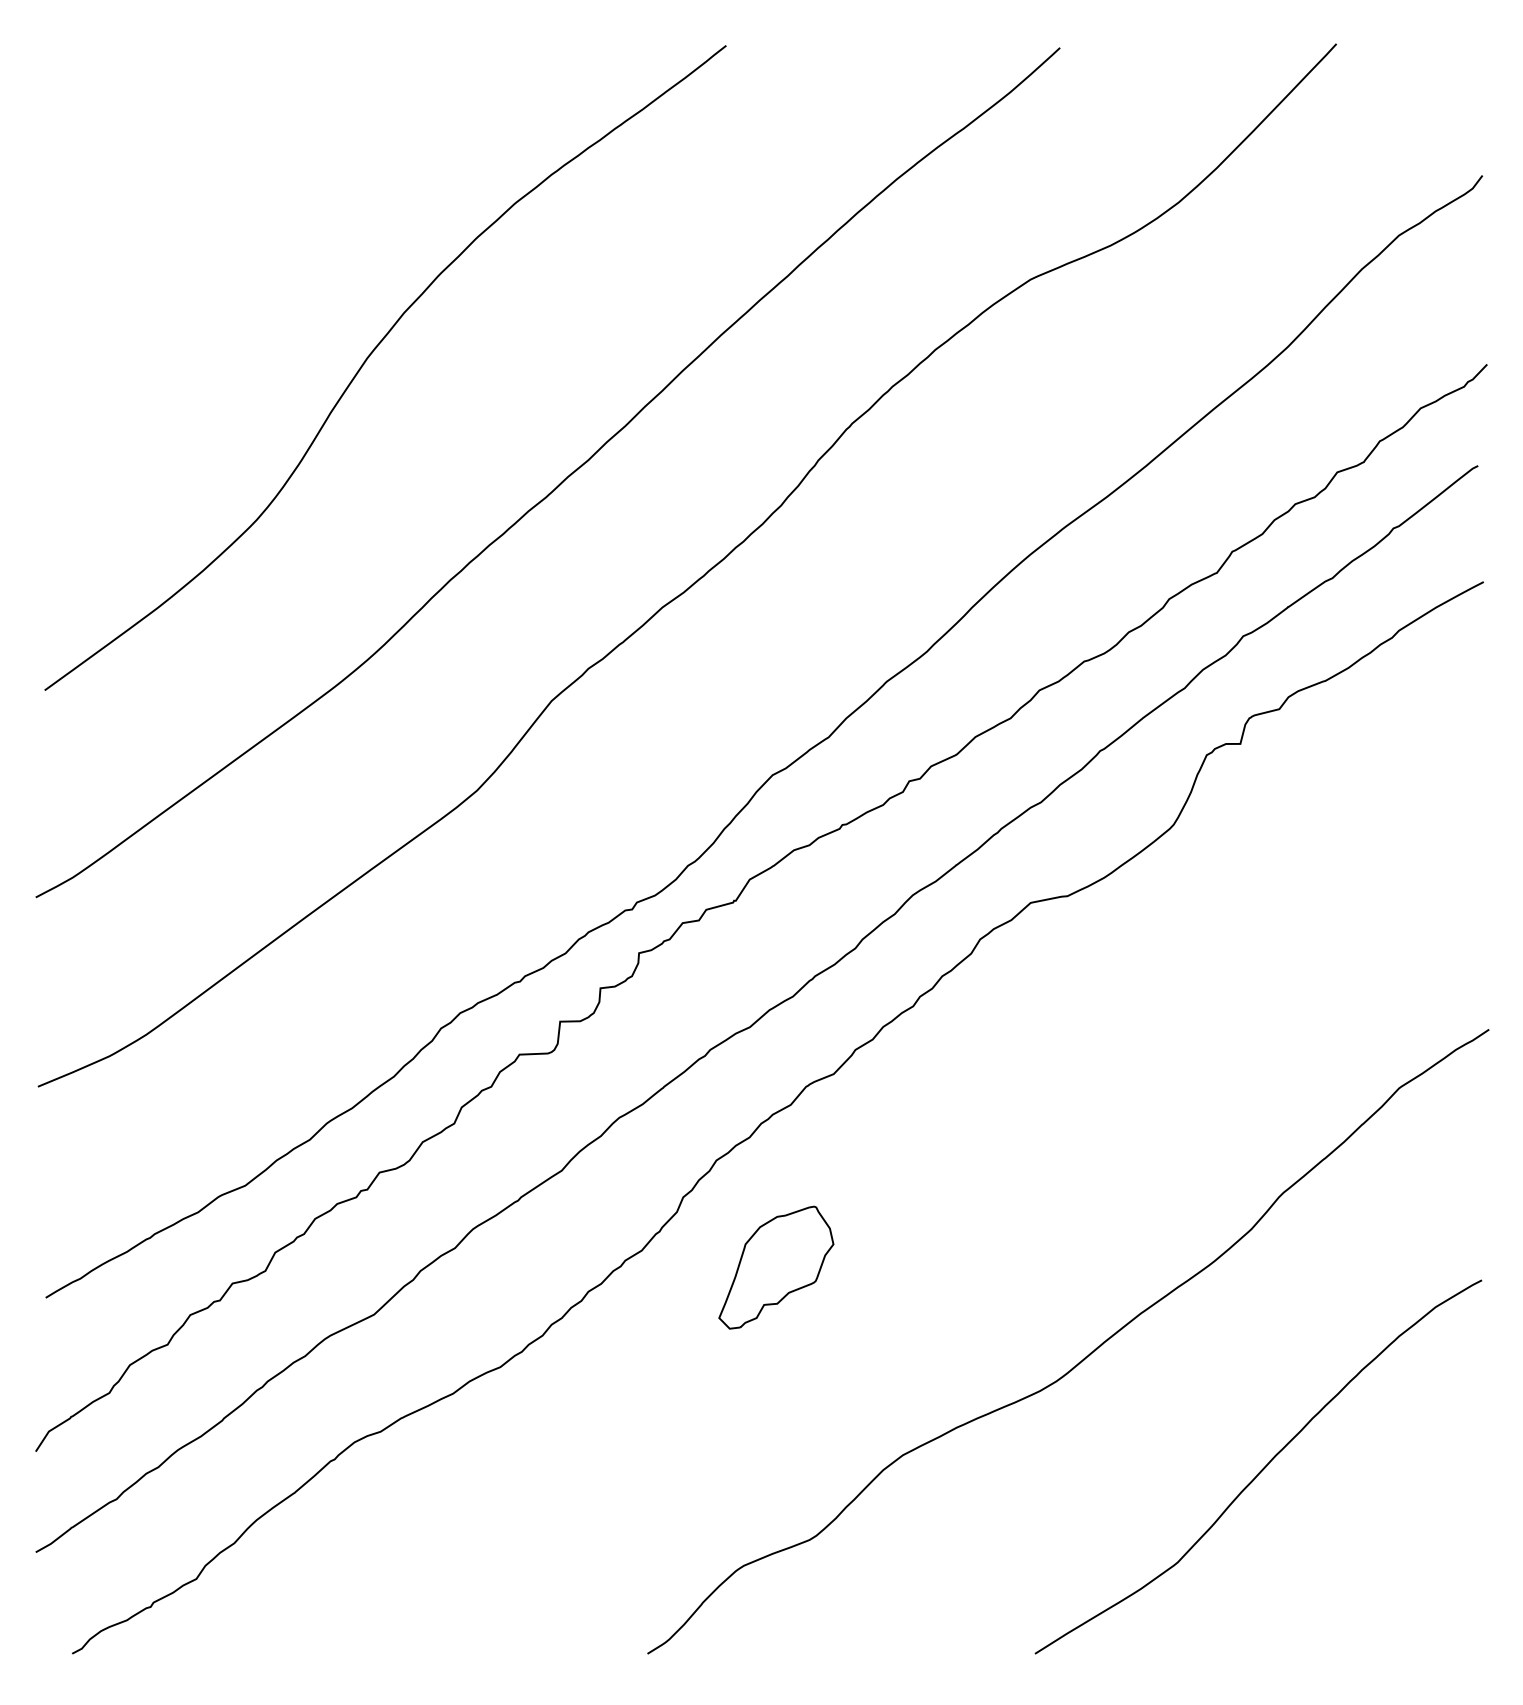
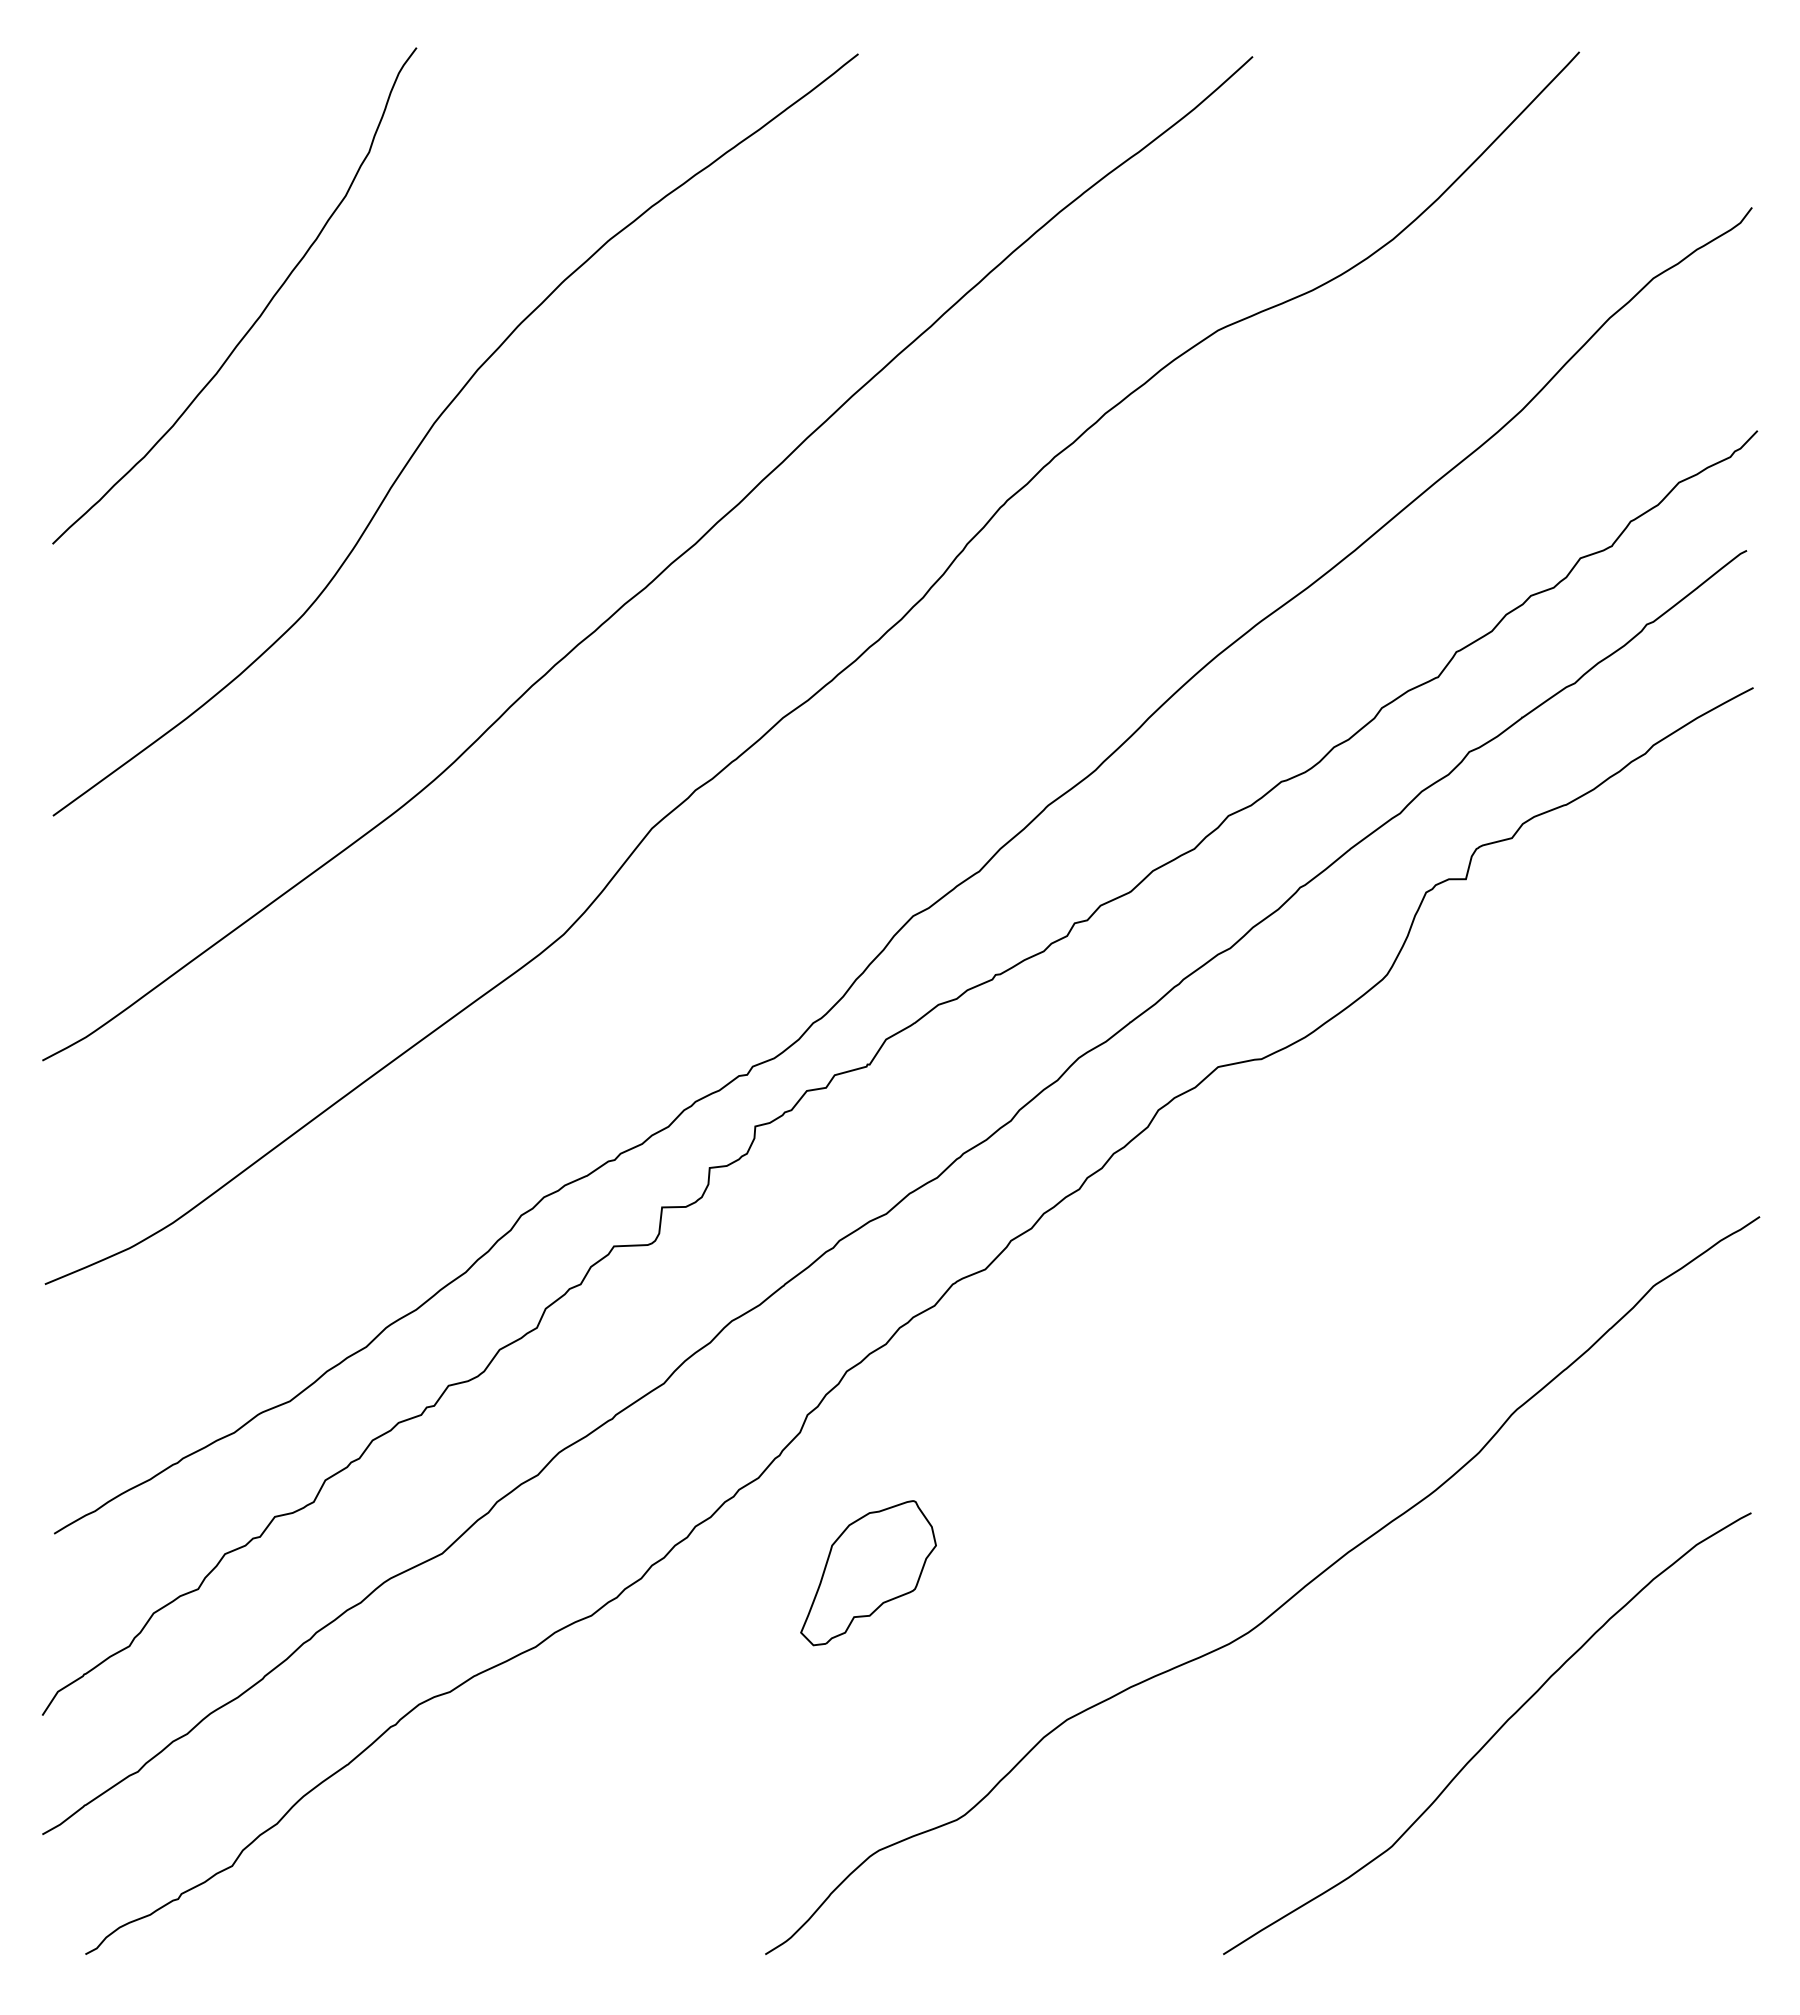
curve: (218, 267) -> (258, 316), added
part: (776, 1267) -> (868, 1573), moved

